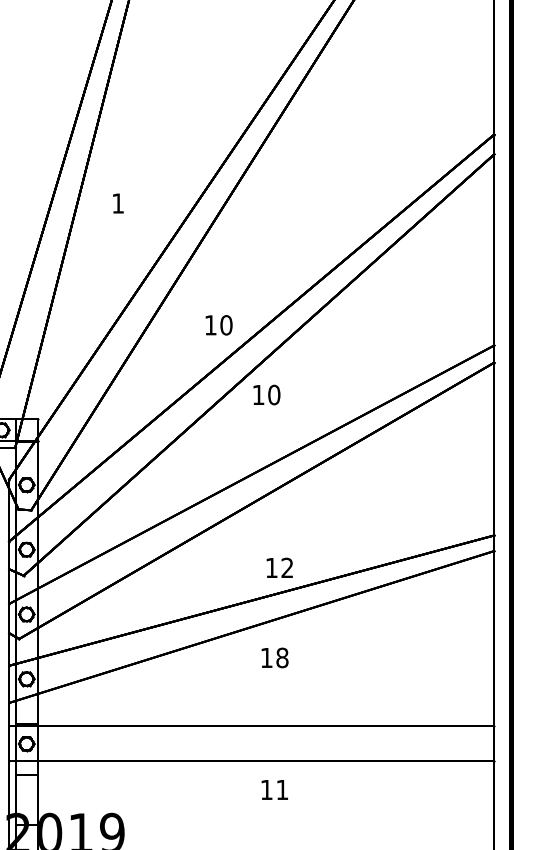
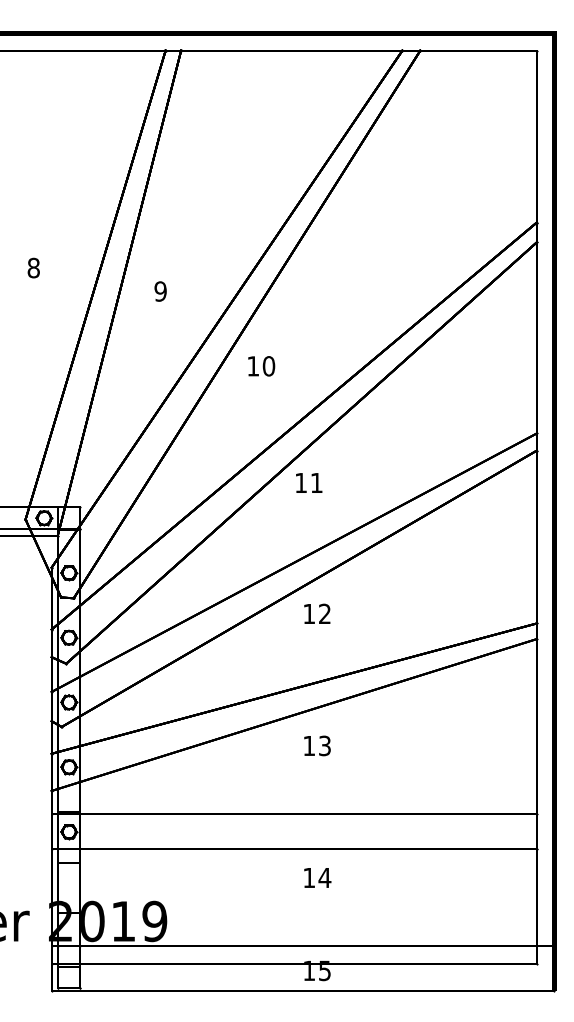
text: (117, 203) -> (160, 291), 1 -> 9
text: (218, 325) -> (261, 366), moved
text: (273, 394) -> (316, 482), 10 -> 11
text: (279, 567) -> (317, 613), moved
text: (281, 657) -> (324, 745), 18 -> 13
text: (281, 789) -> (324, 877), 11 -> 14

